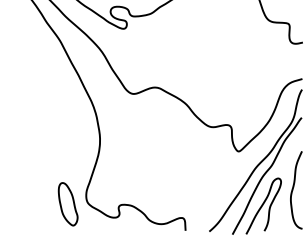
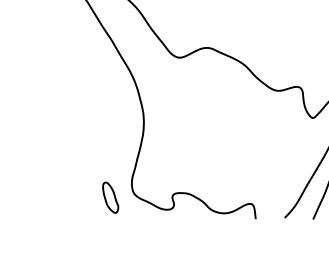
part: (67, 204) -> (109, 197), size x0.6

